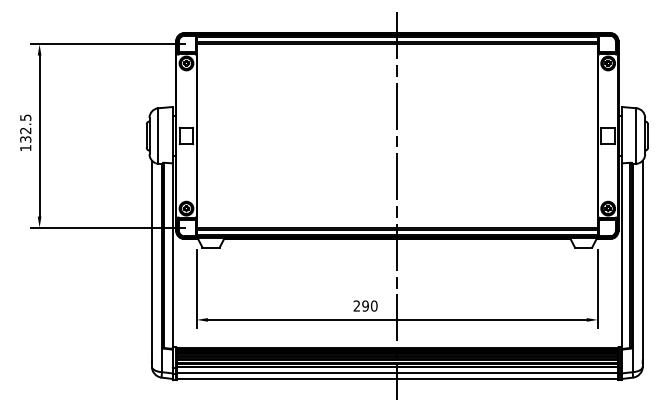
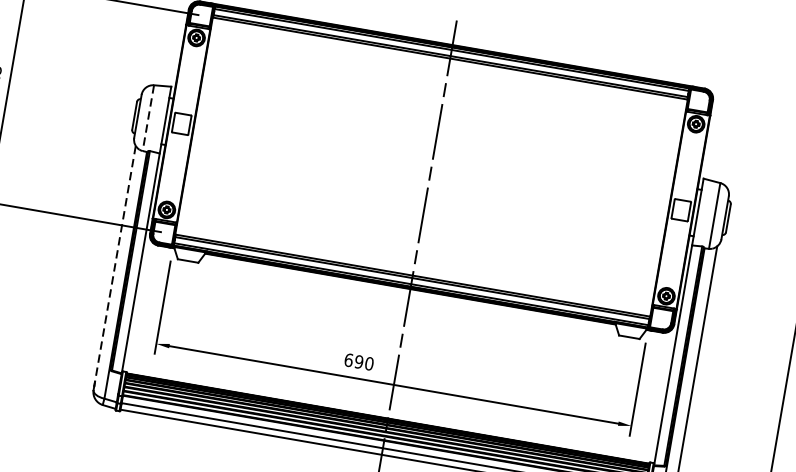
line: (158, 136) -> (148, 118), solid -> dashed
line: (151, 260) -> (114, 264), solid -> dashed
text: (356, 305) -> (348, 359), 290 -> 690

